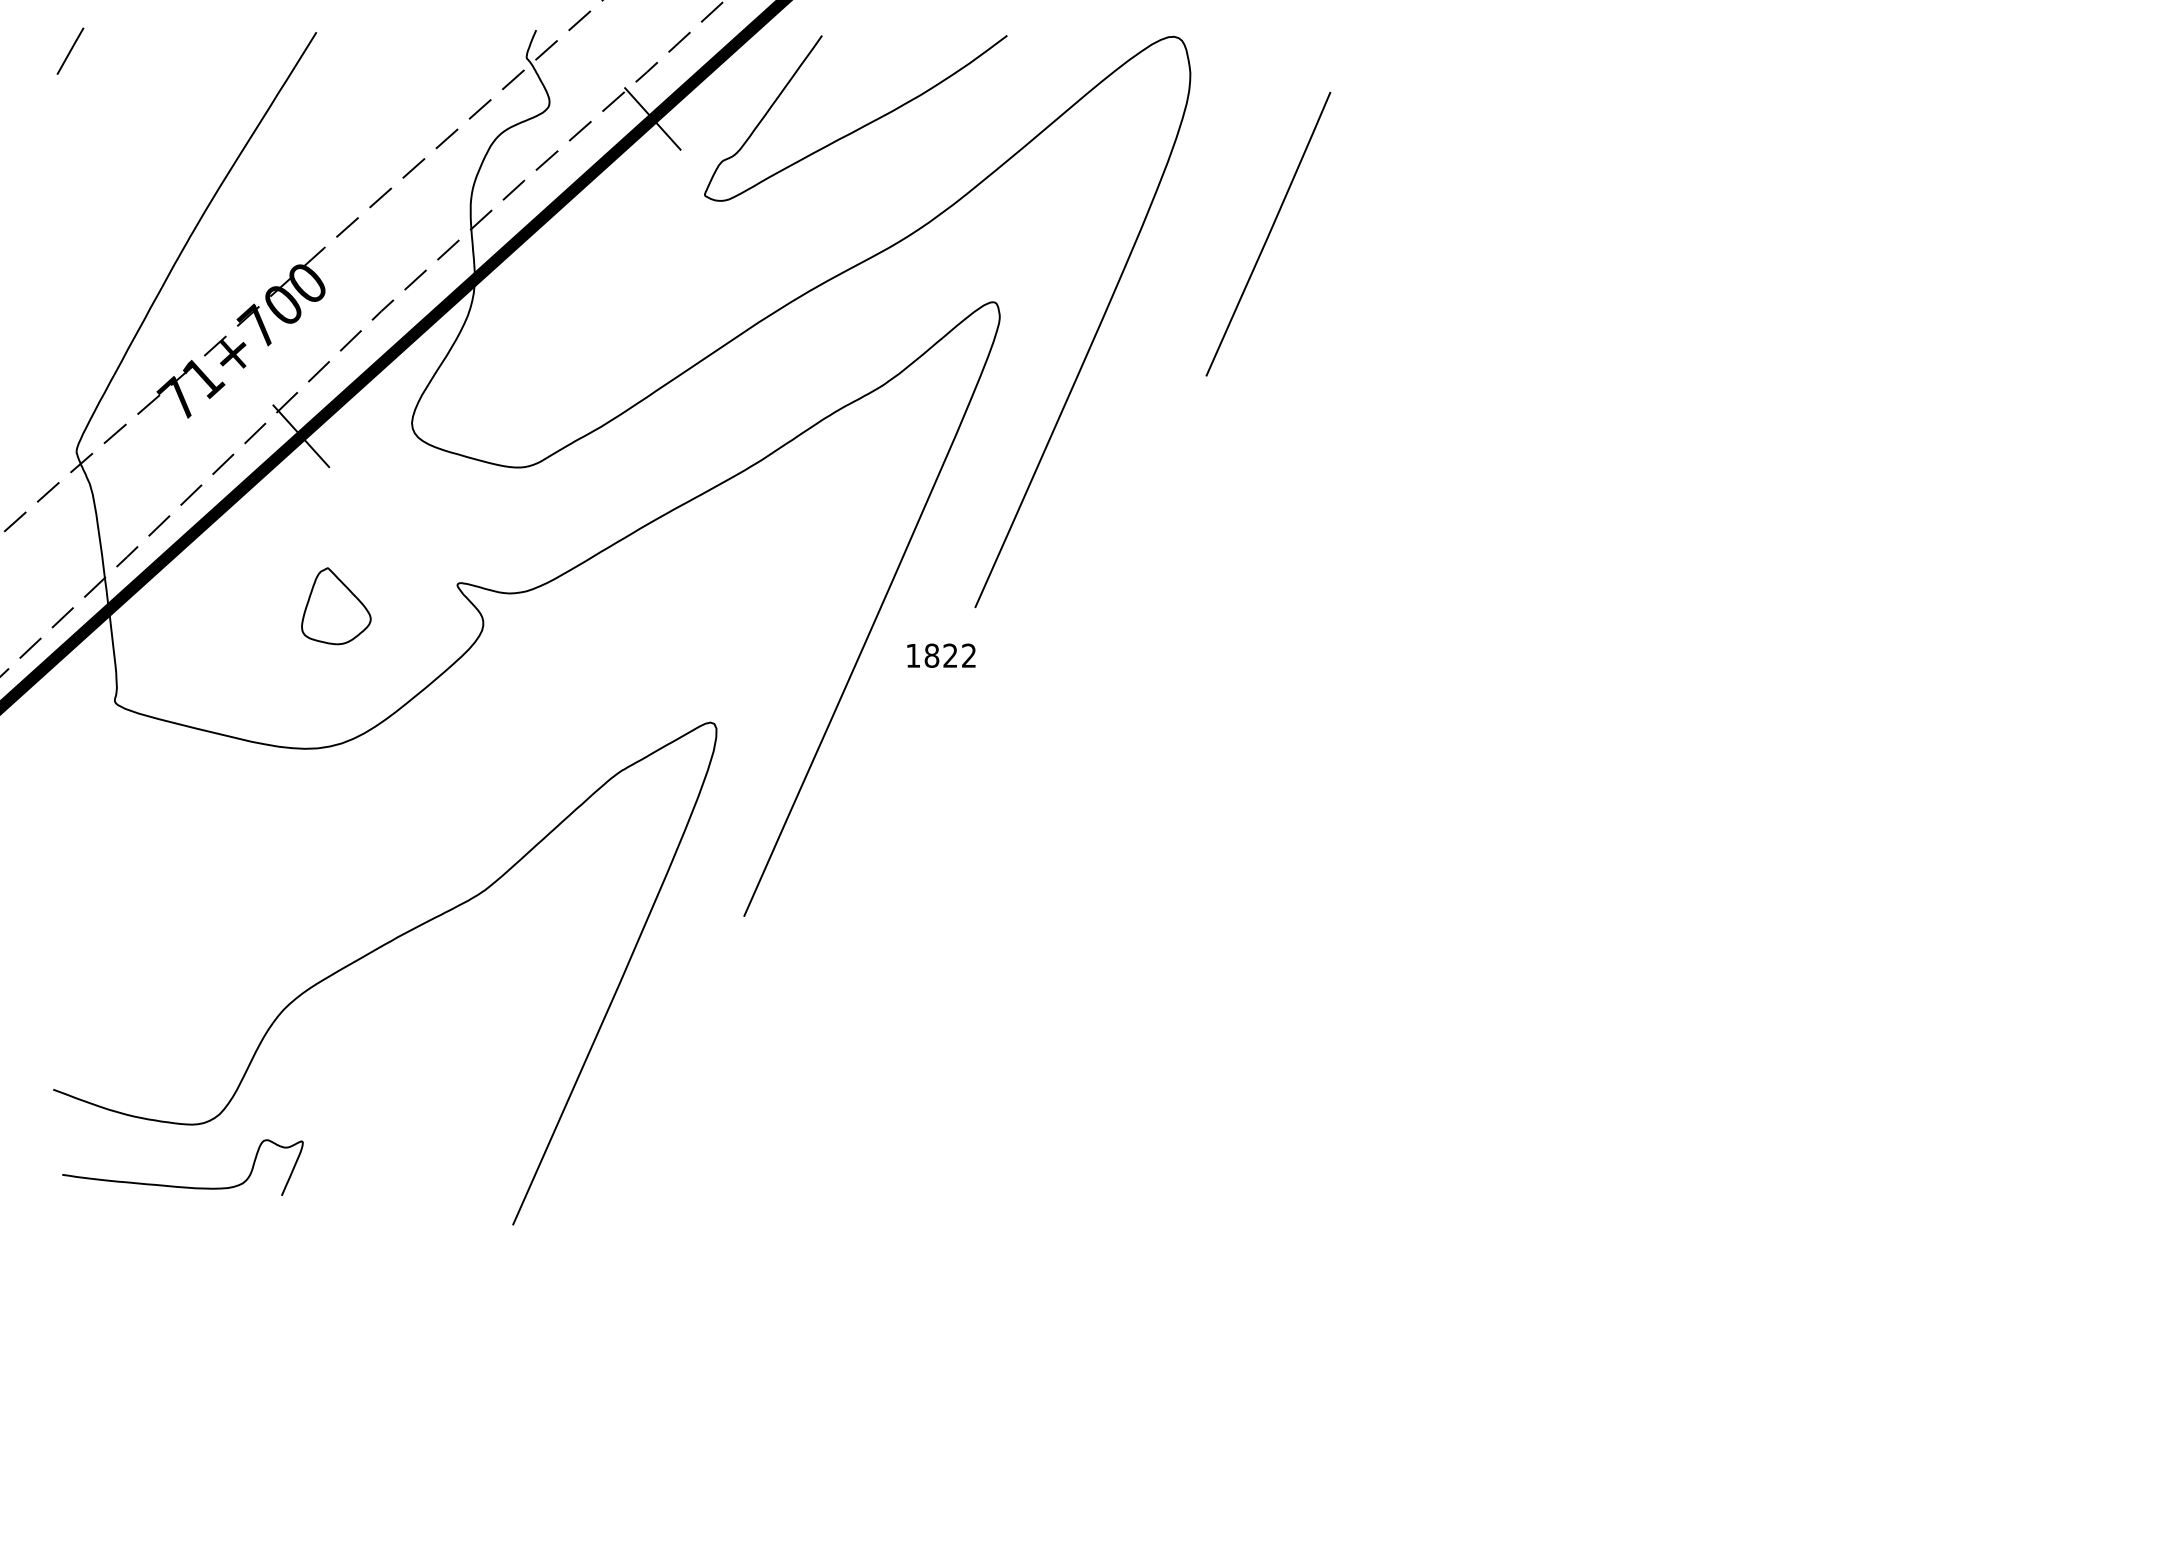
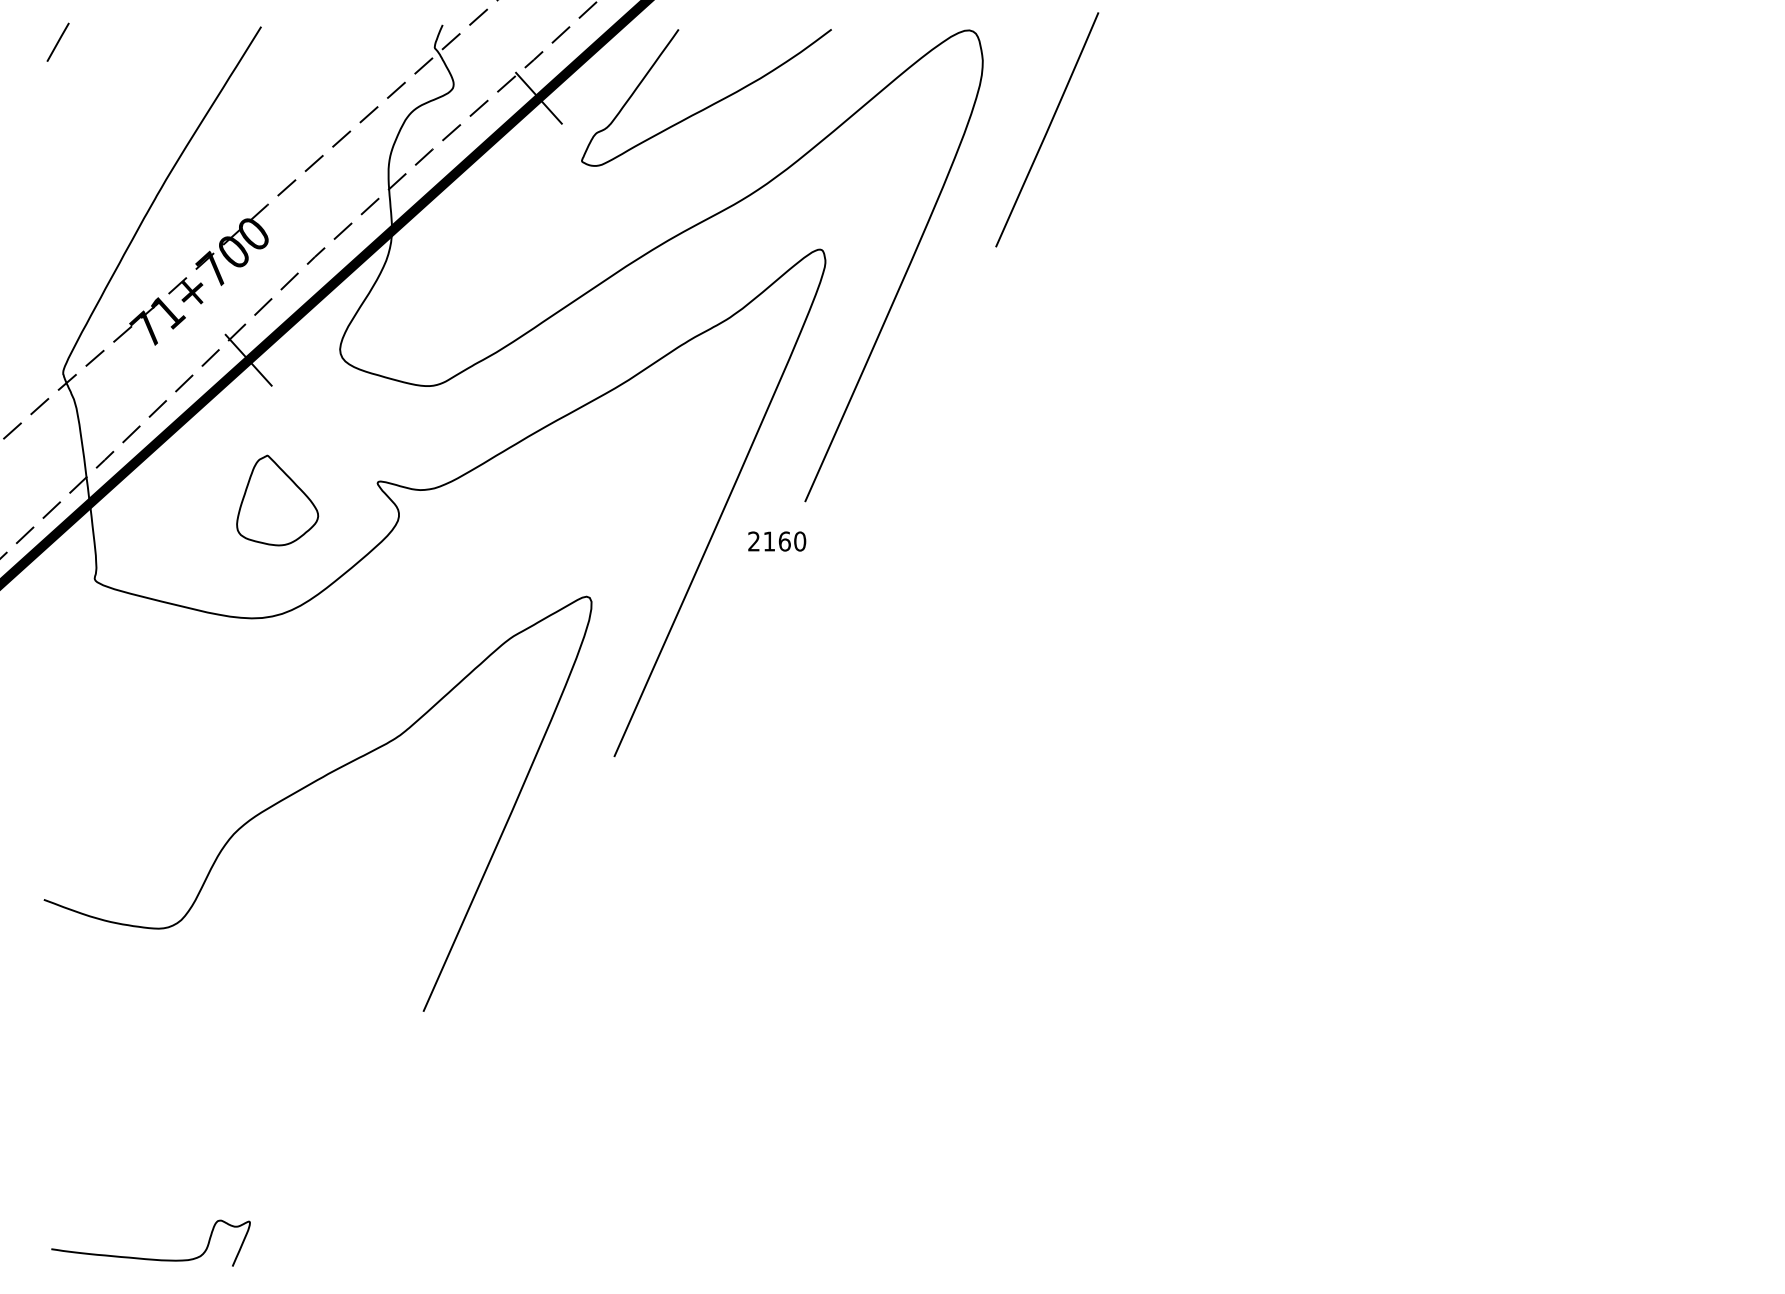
line: (1268, 233) -> (1047, 129), moved
part: (336, 606) -> (277, 500), size x1.43
text: (941, 655) -> (777, 541), 1822 -> 2160
curve: (182, 1186) -> (150, 1258), moved

